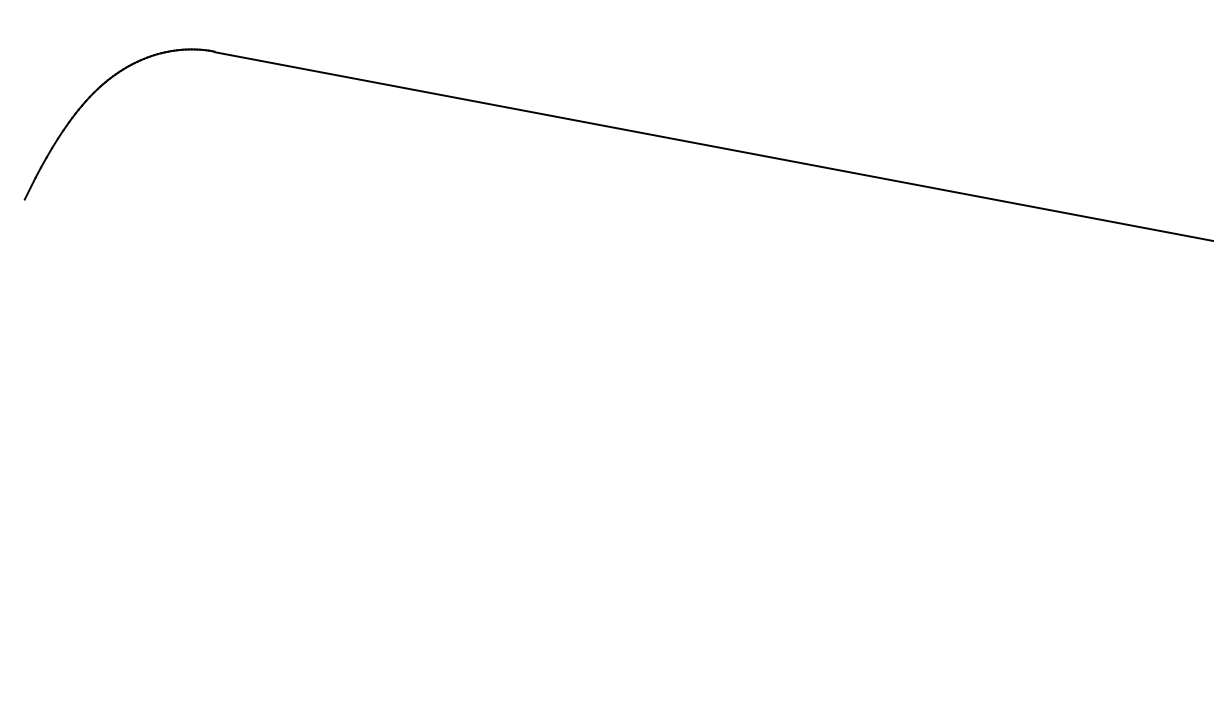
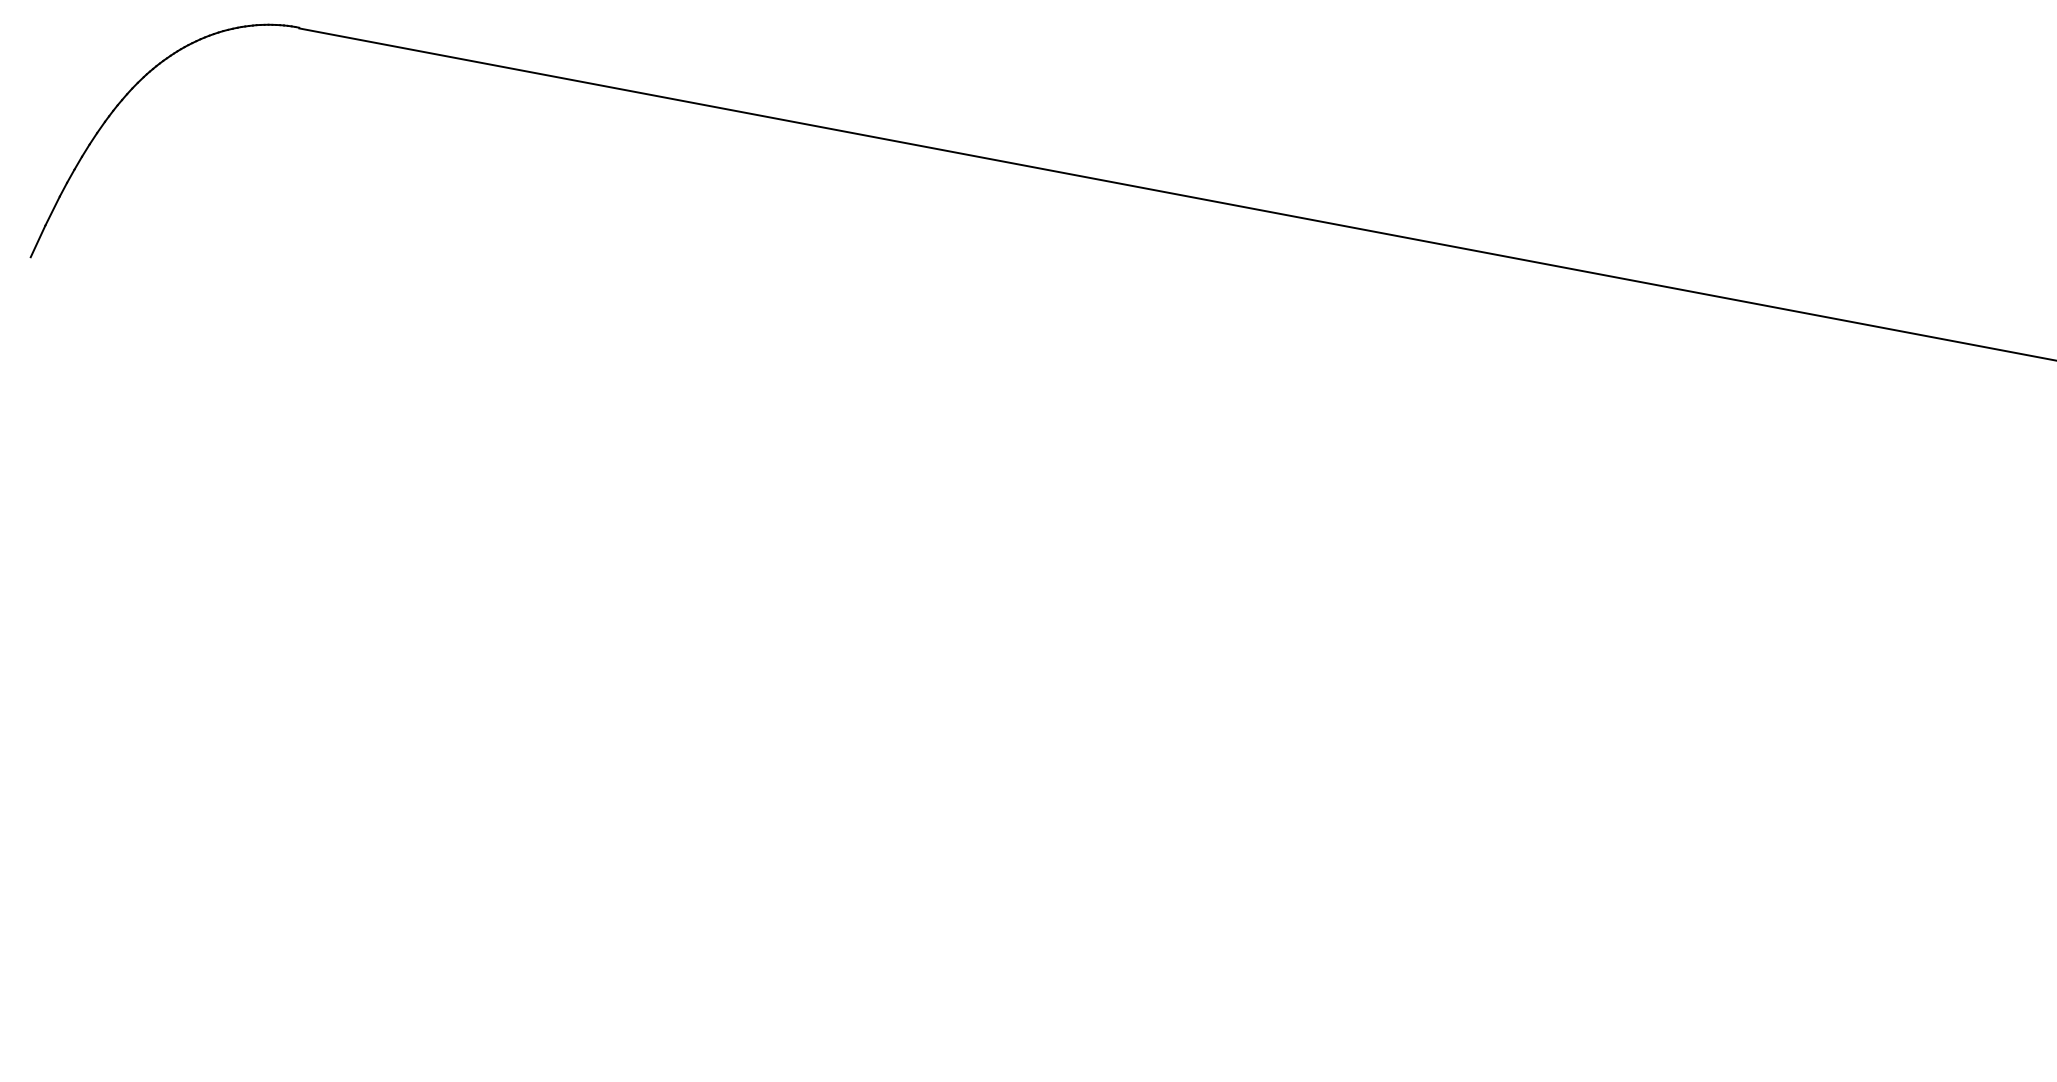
line: (18, 211) -> (37, 241), added

